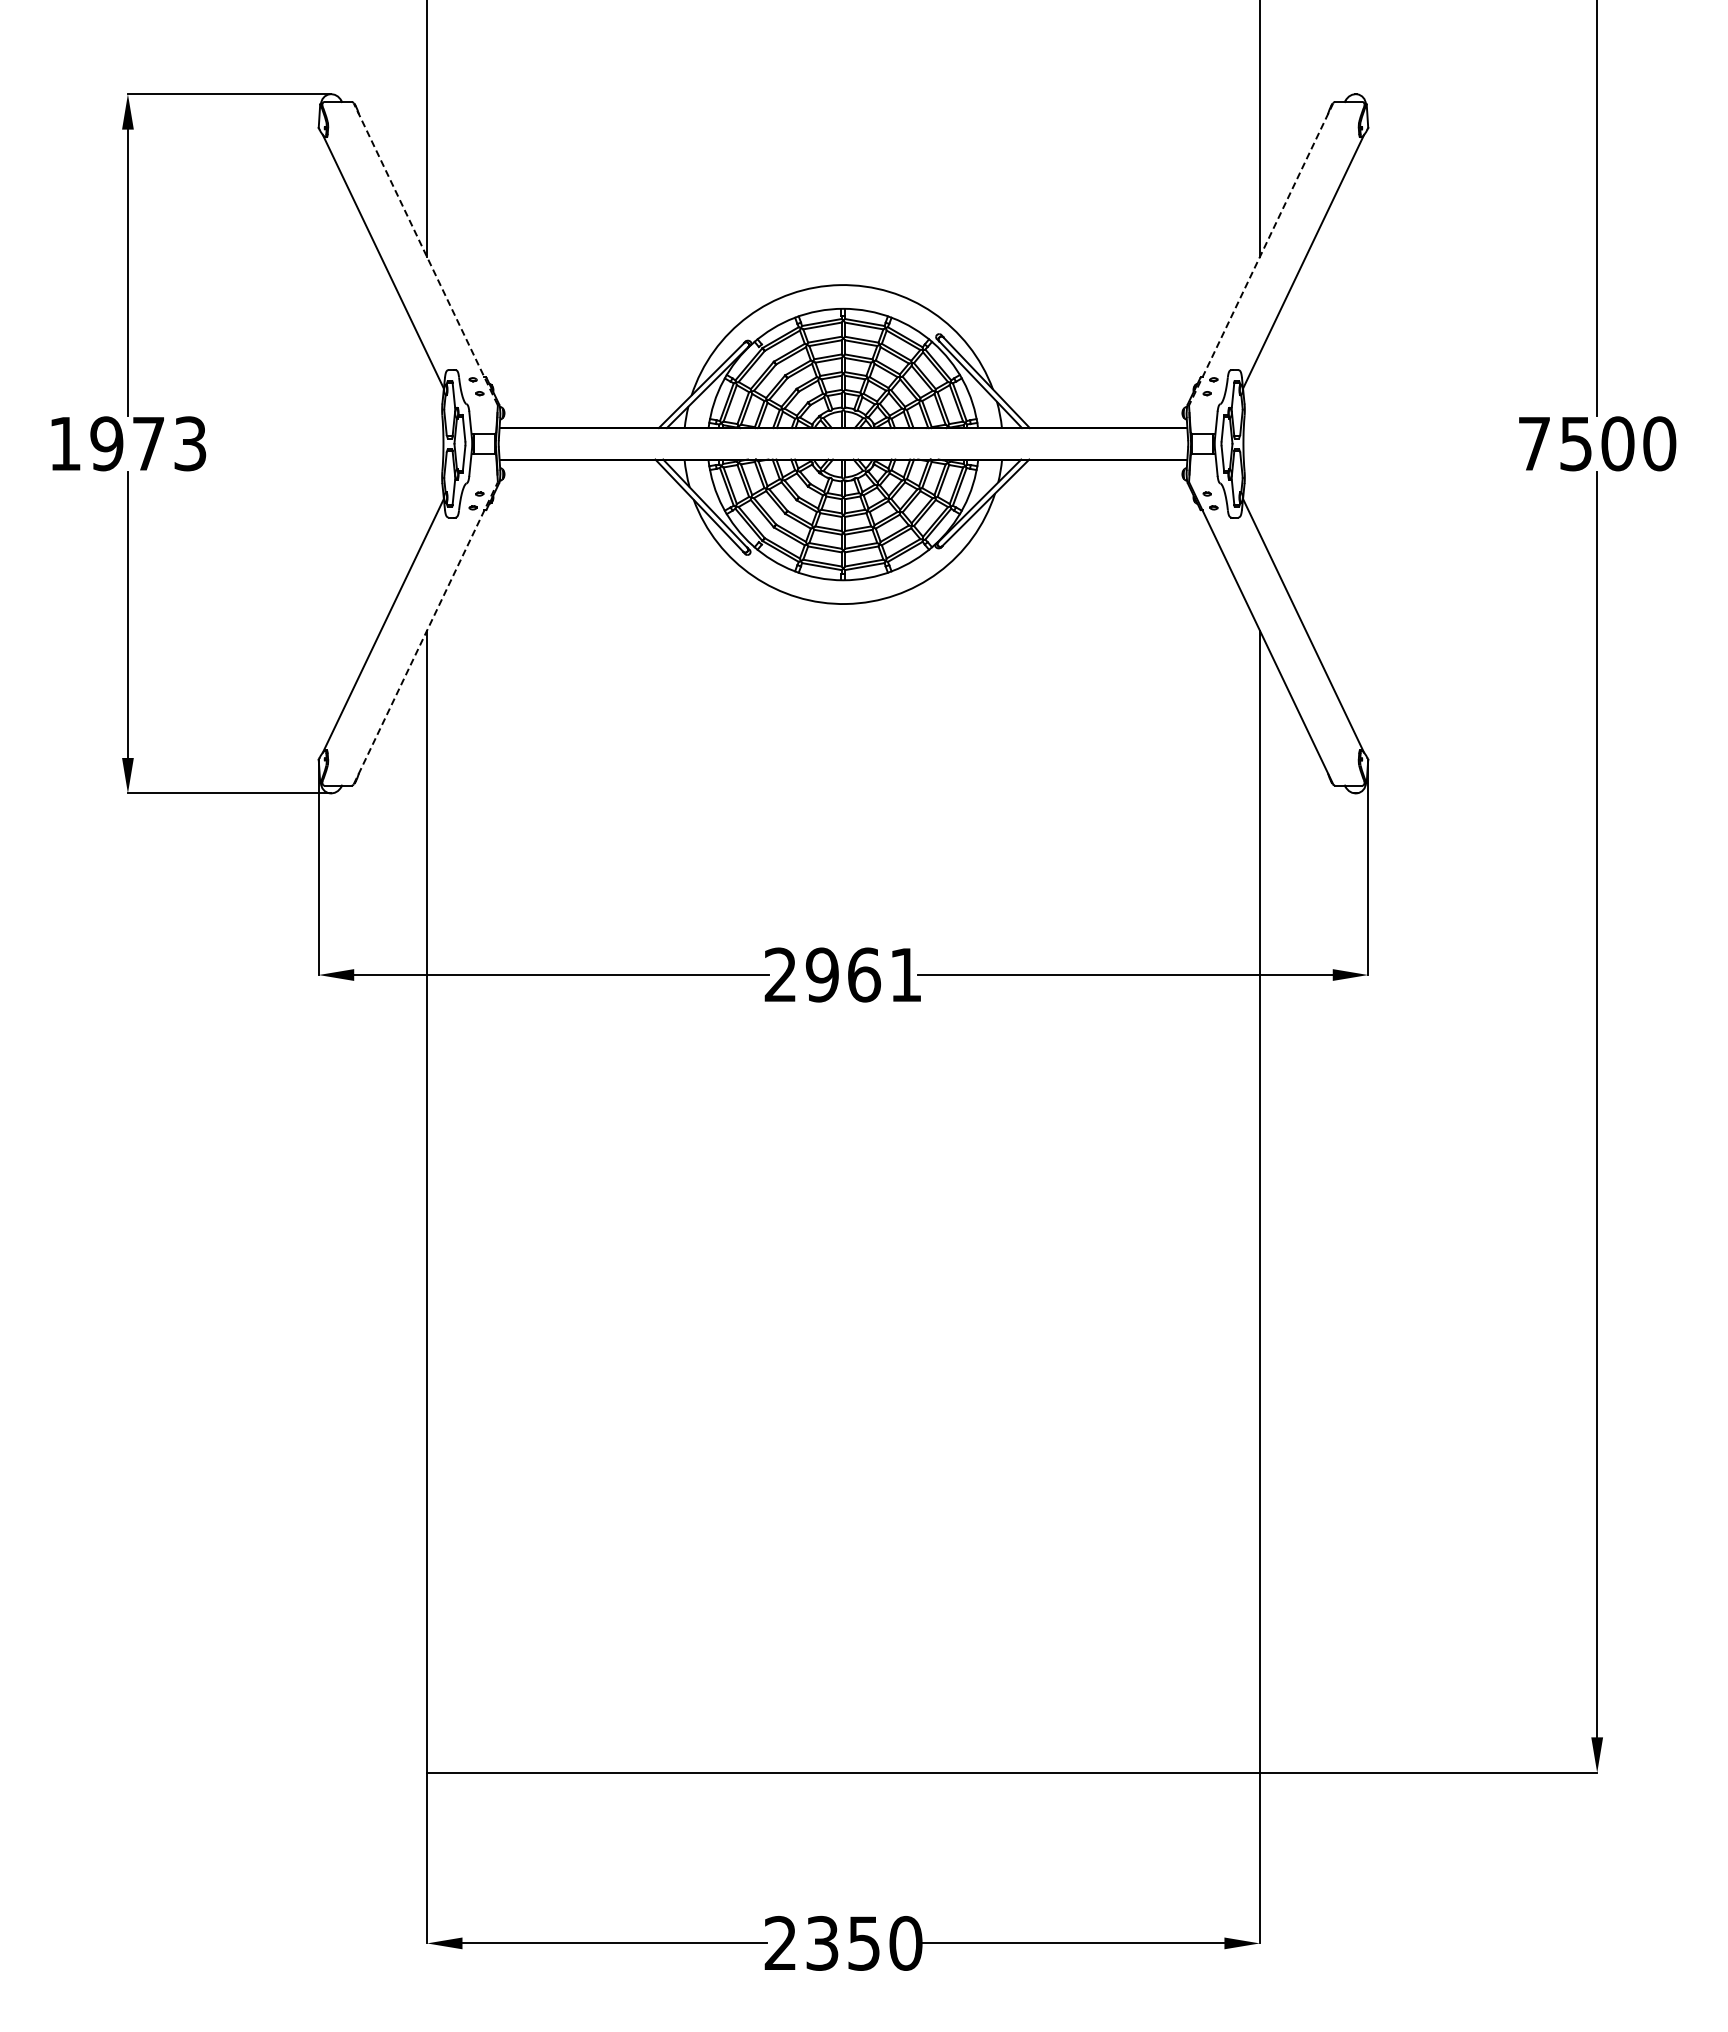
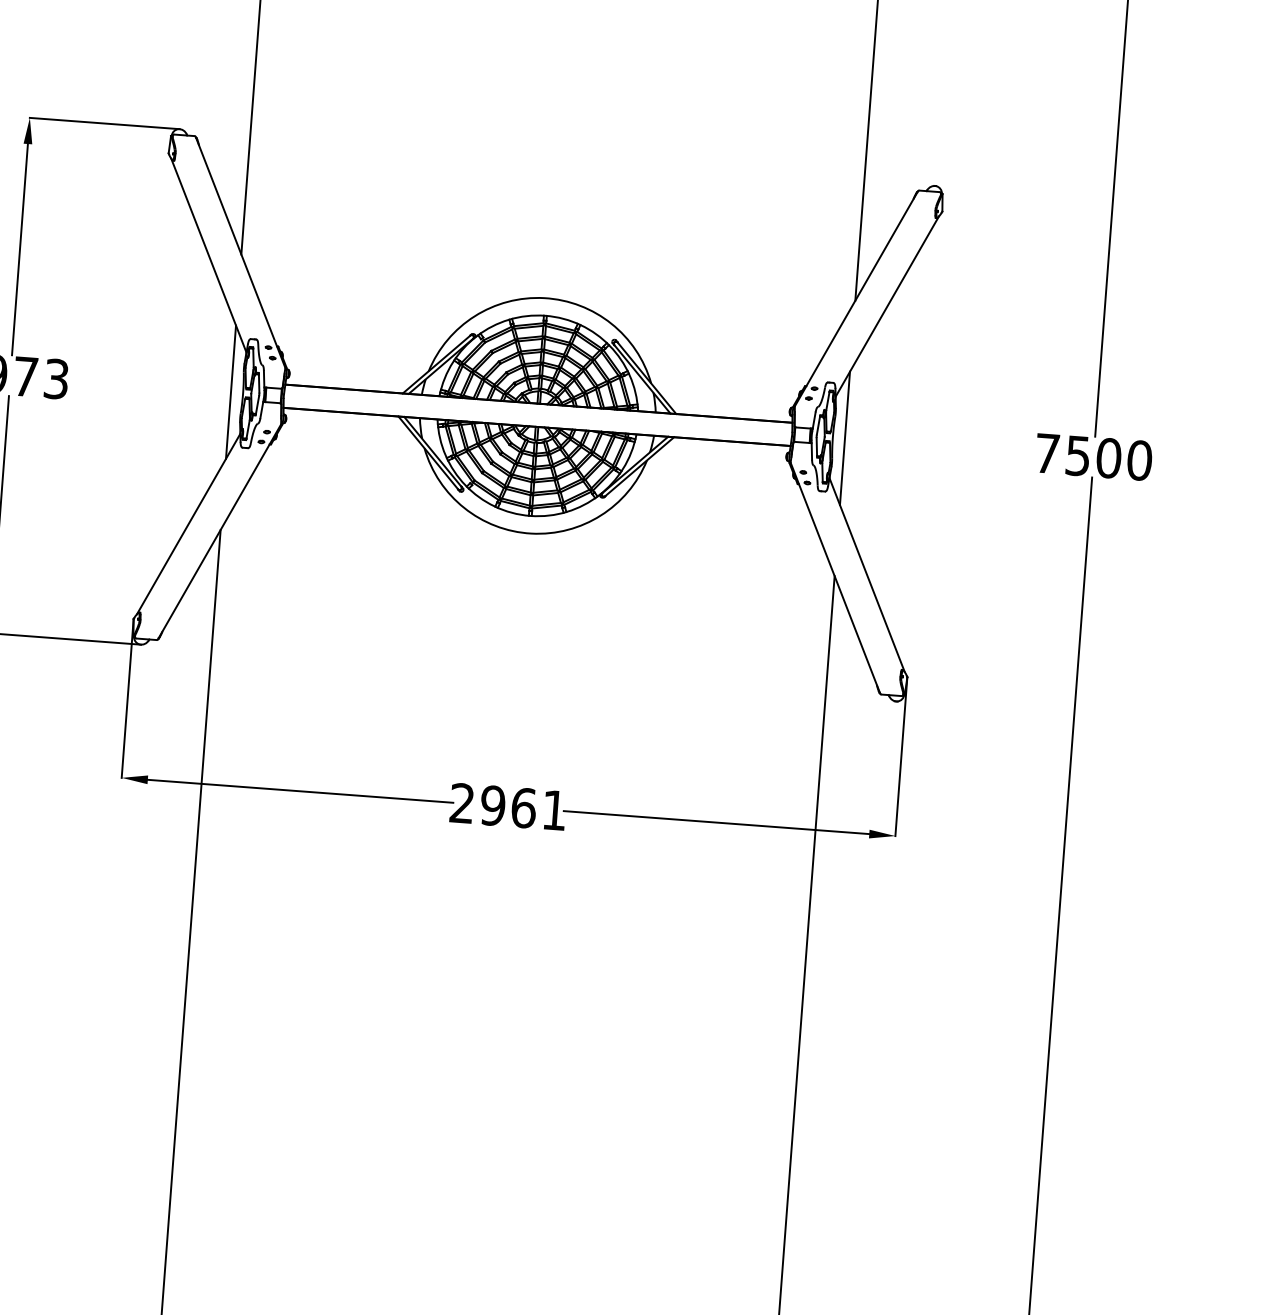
line: (425, 253) -> (240, 251), dashed -> solid
line: (1261, 254) -> (856, 298), dashed -> solid
line: (427, 443) -> (231, 392), added
line: (1259, 443) -> (844, 438), added
line: (425, 633) -> (219, 531), dashed -> solid

